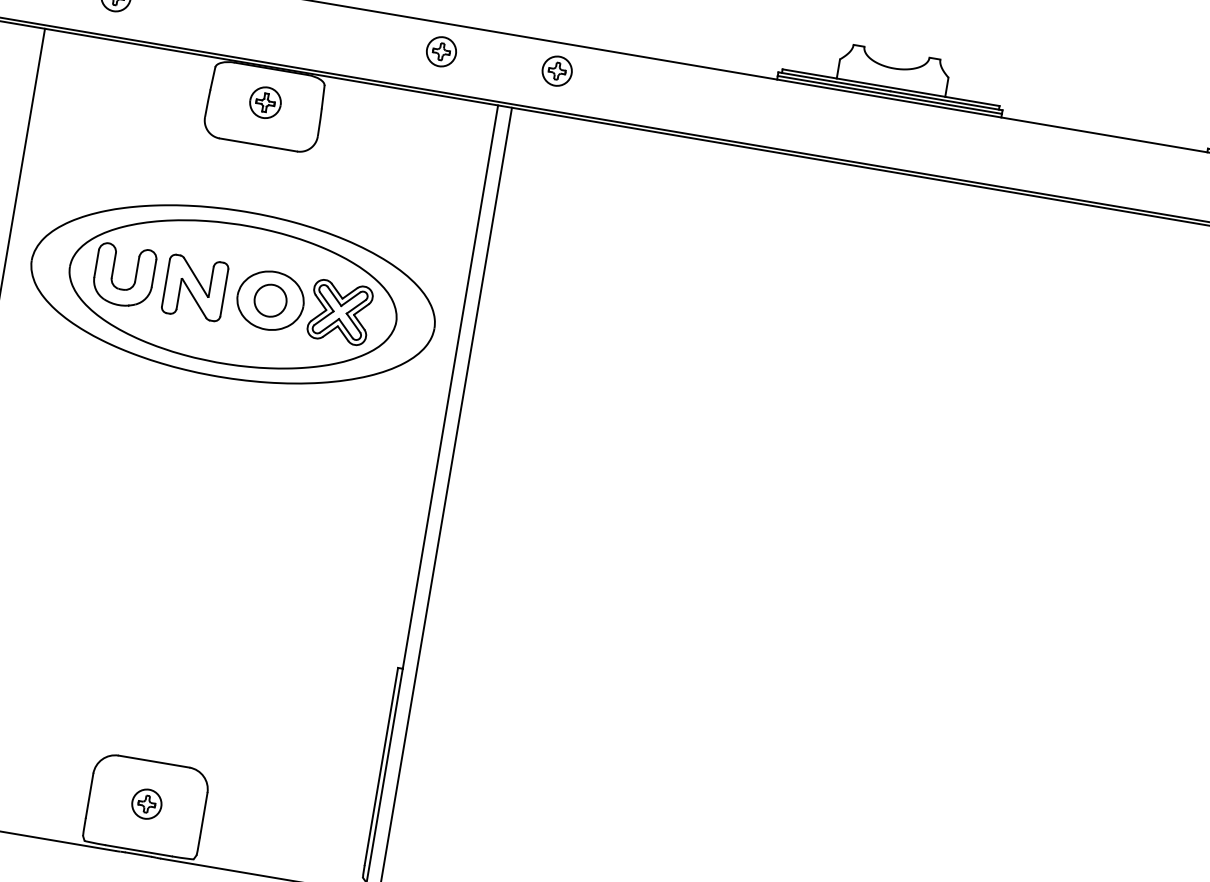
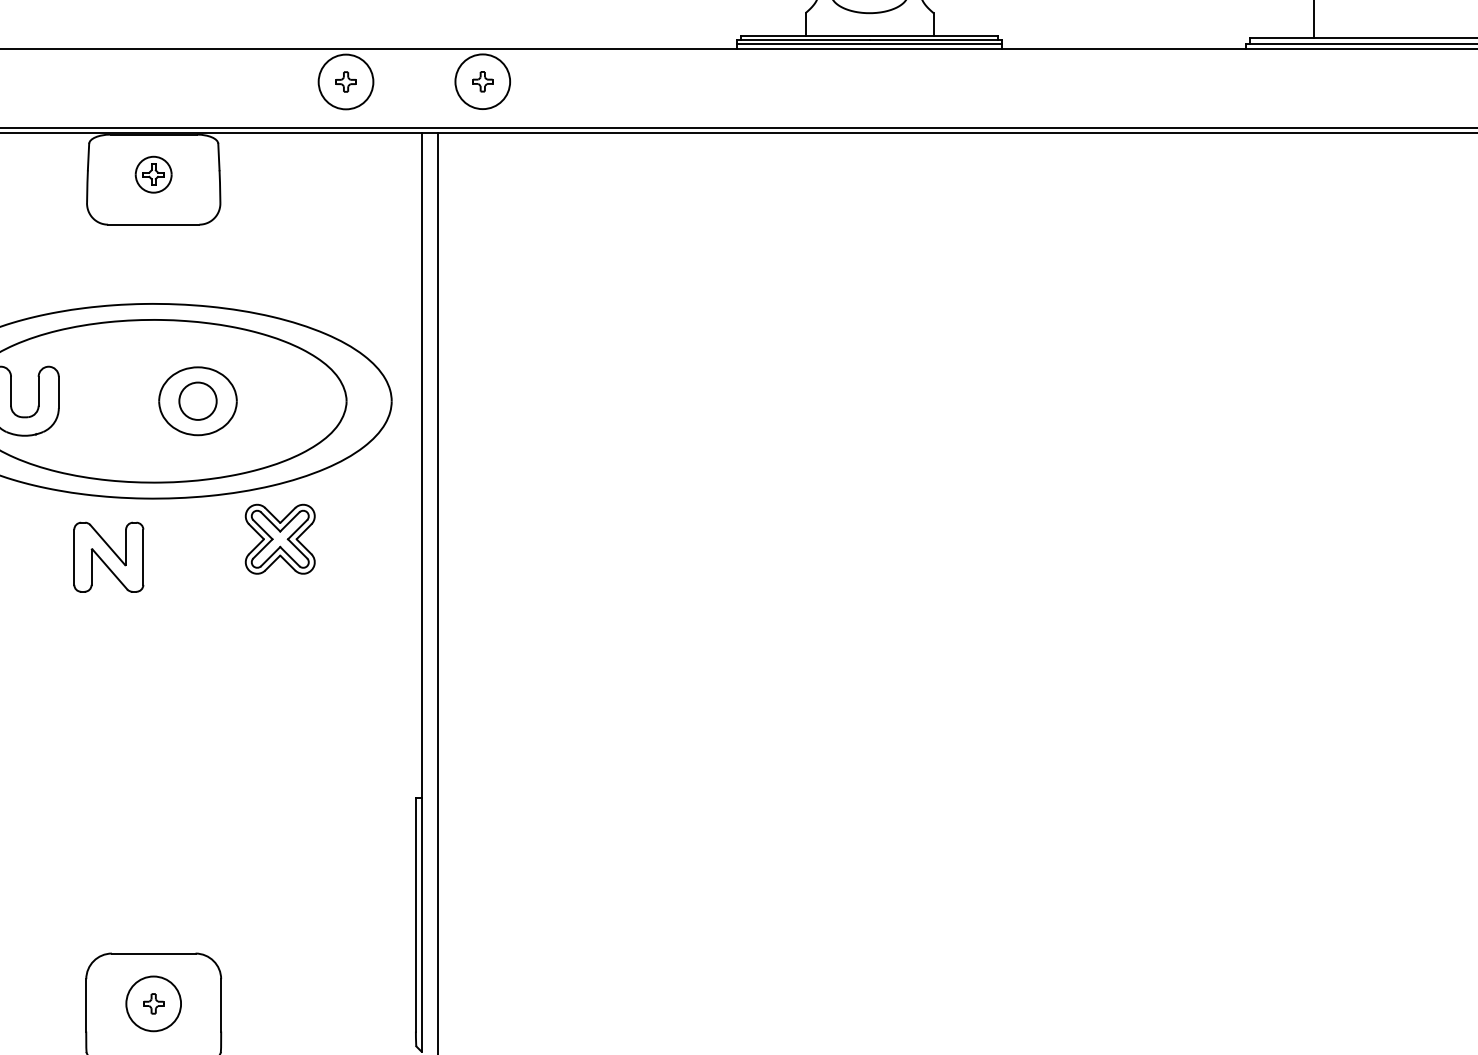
circle: (441, 51) -> (345, 81), size x1.6
circle: (557, 70) -> (482, 81), size x1.6
part: (194, 287) -> (108, 556), moved
part: (339, 311) -> (279, 538), moved
circle: (146, 803) -> (153, 1003), size x1.6

